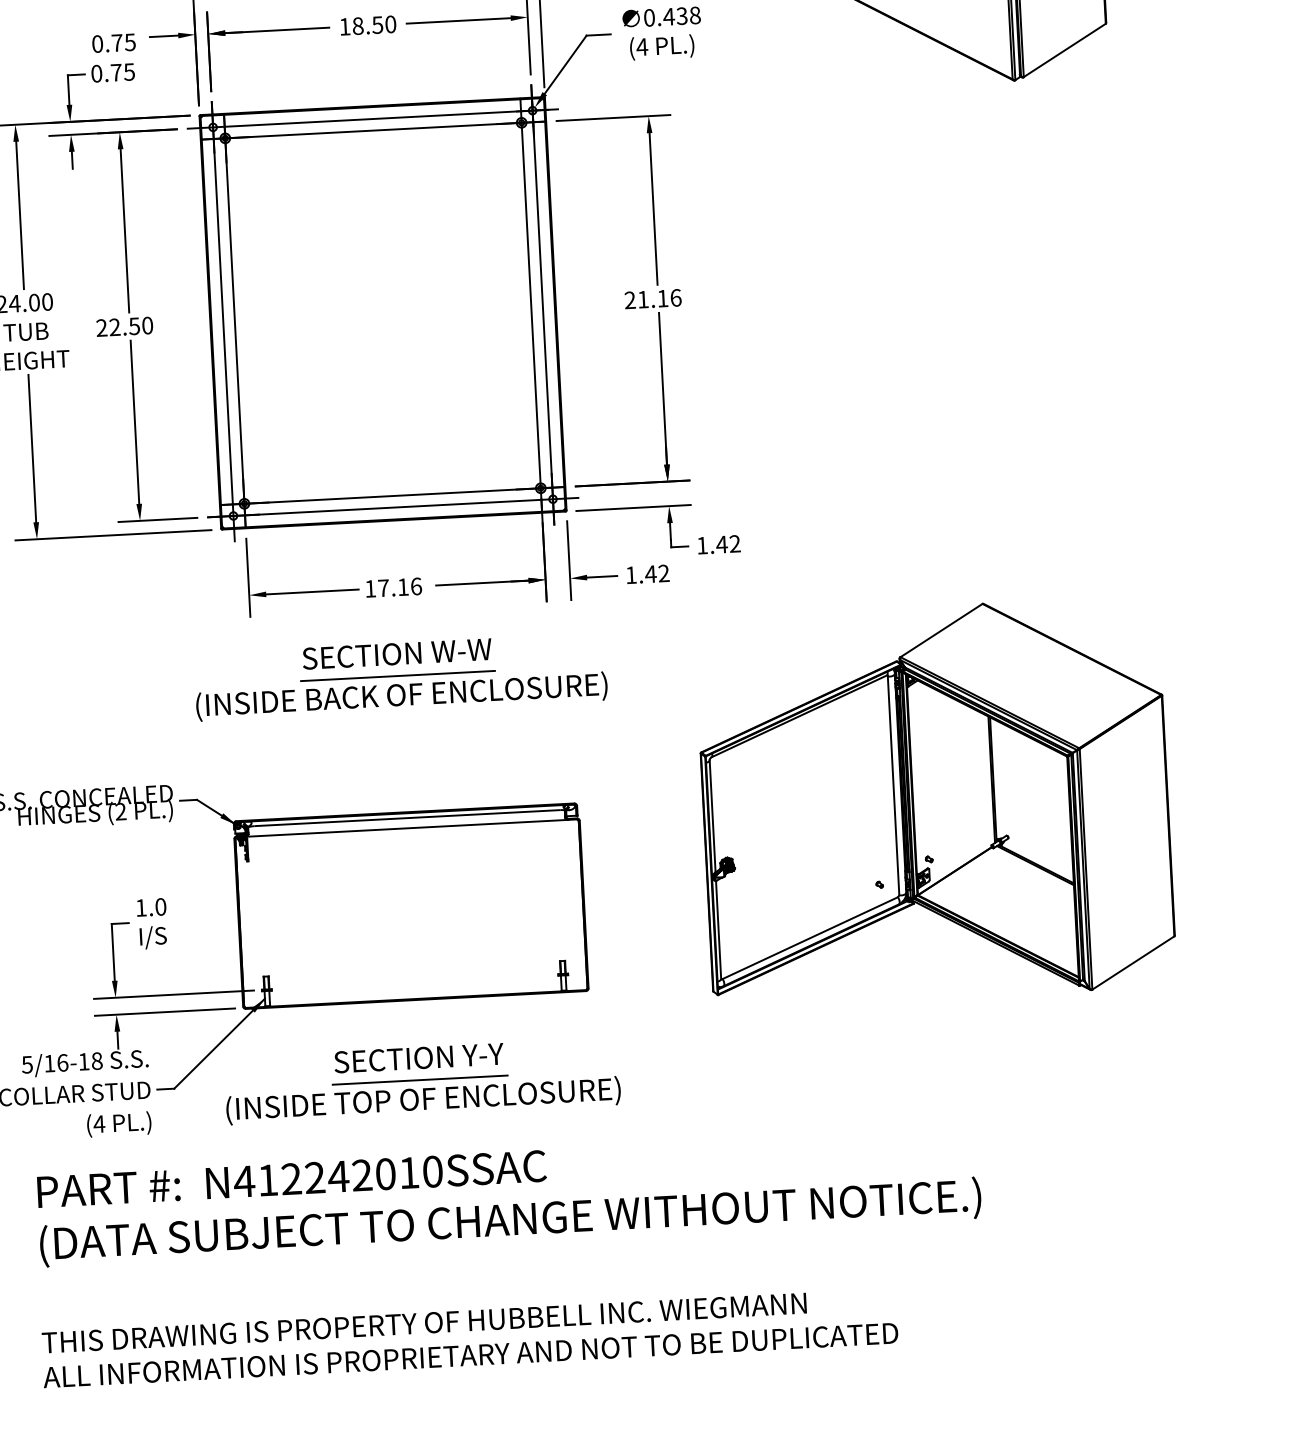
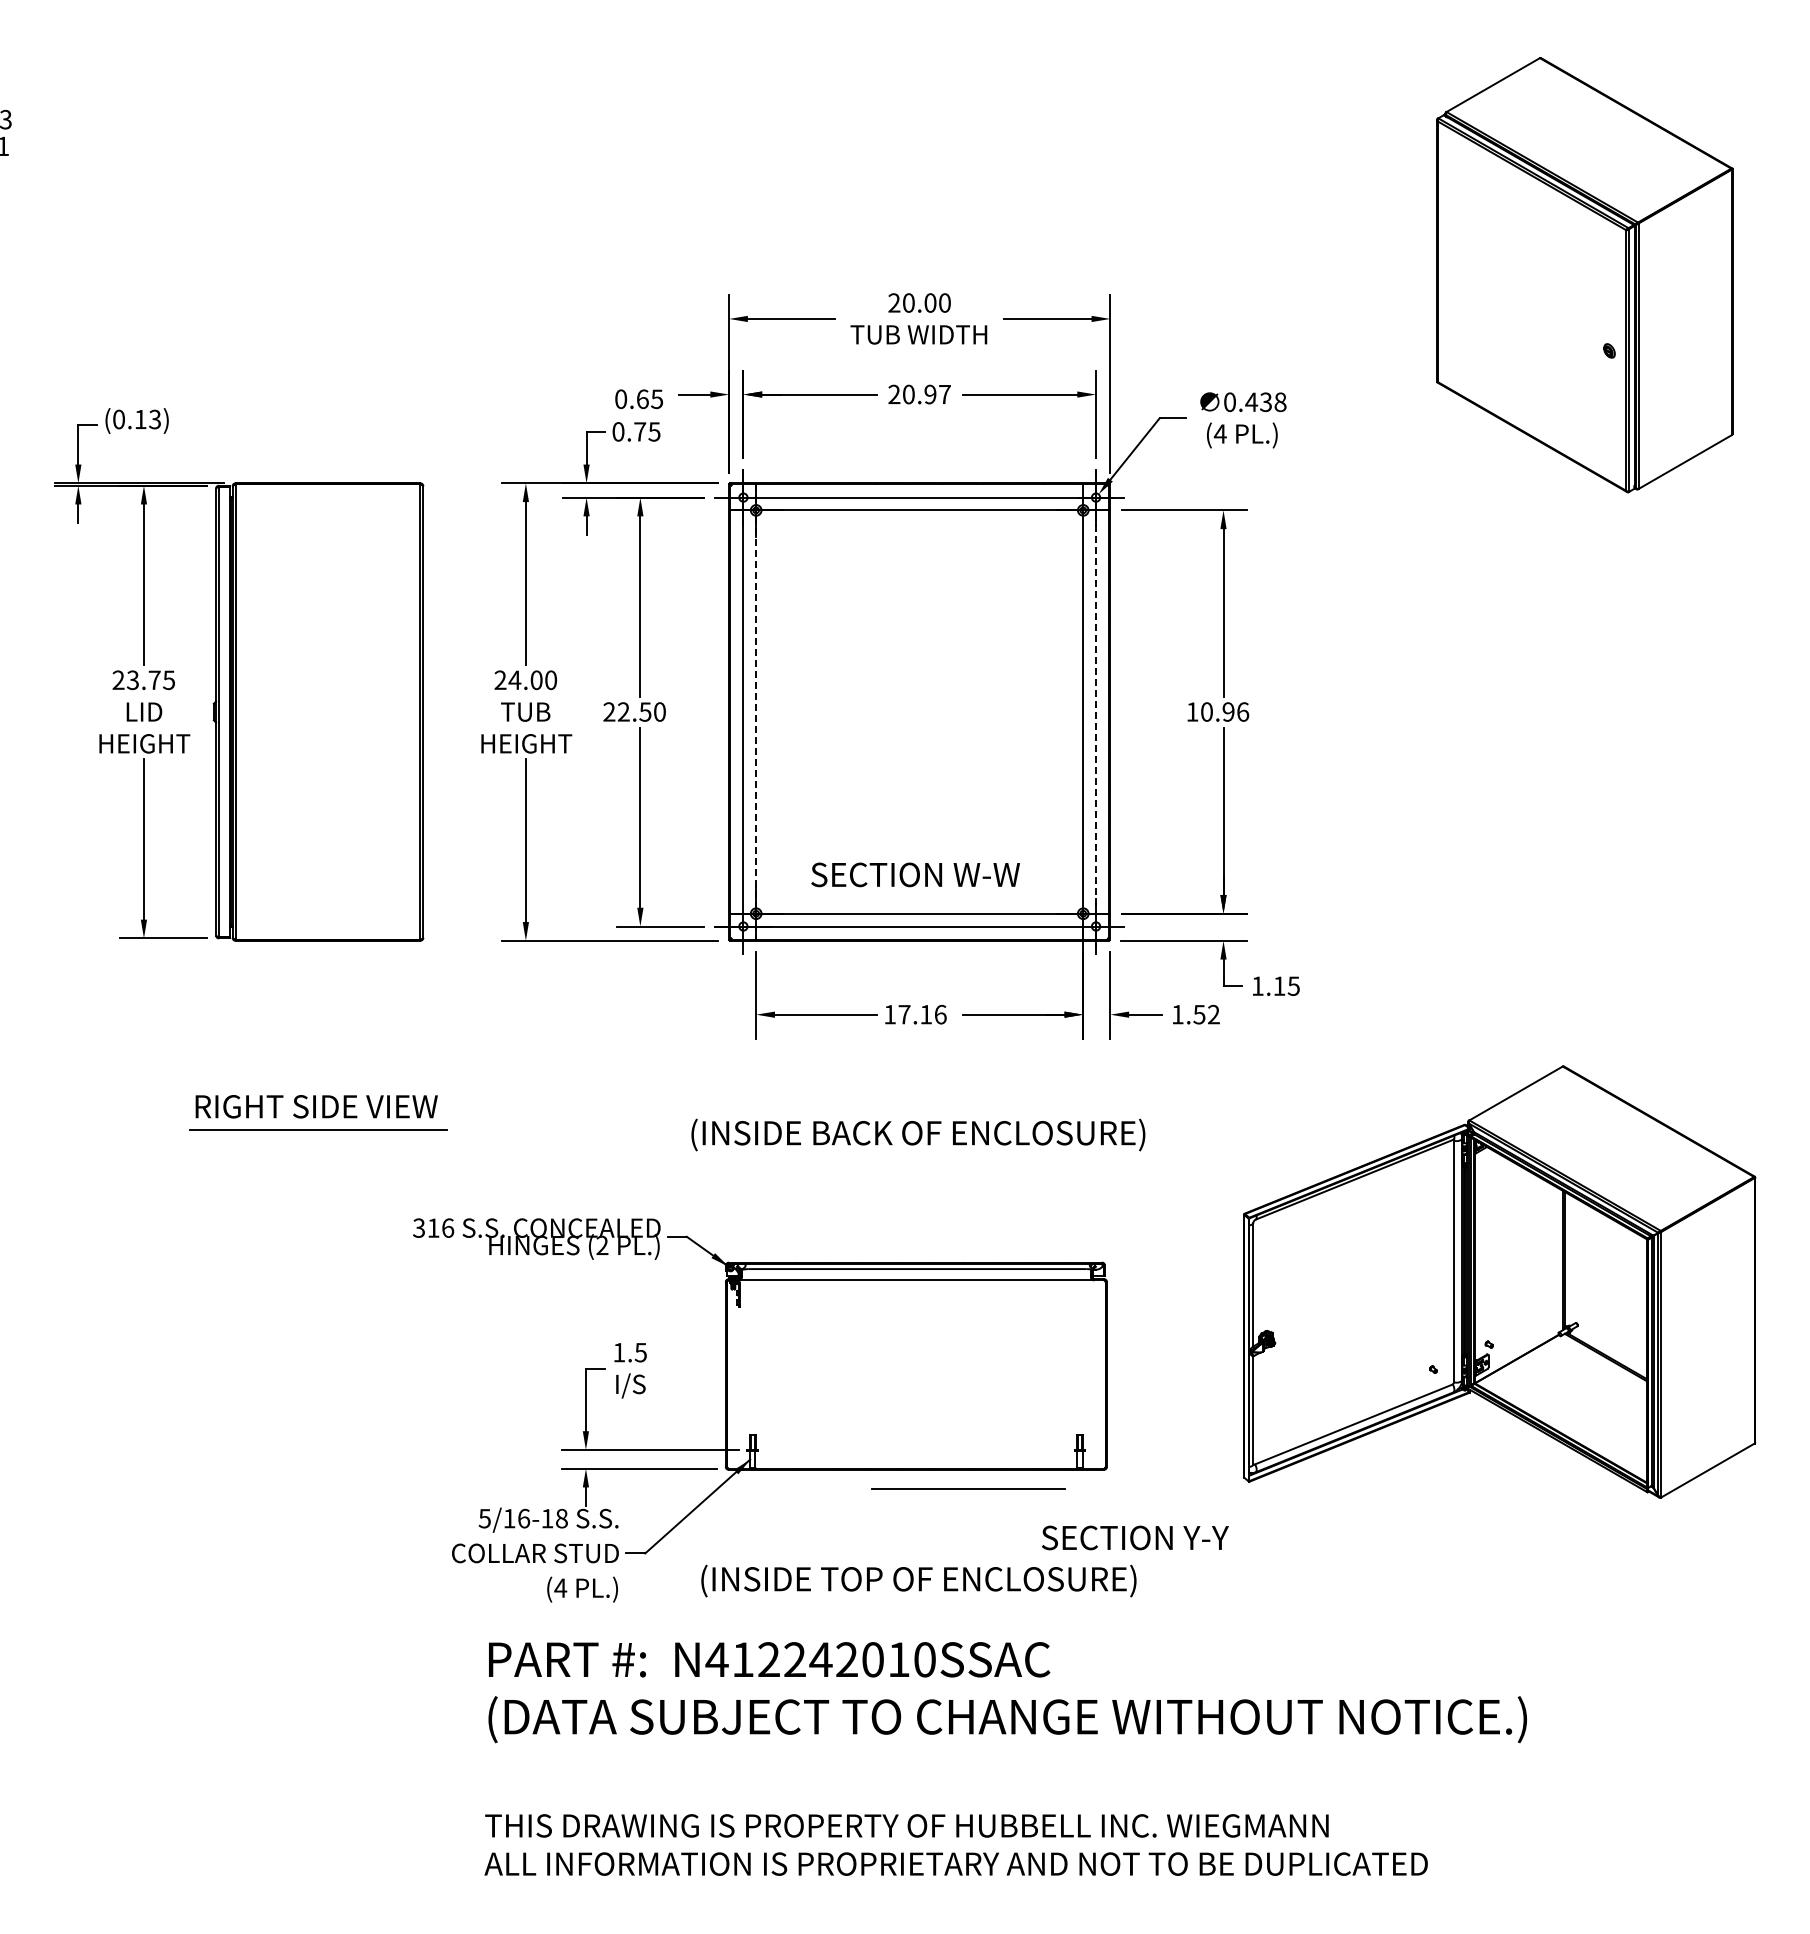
text: (367, 25) -> (919, 394), 18.50 -> 20.97
text: (117, 43) -> (642, 399), 0.75 -> 0.65
text: (646, 299) -> (1210, 711), 21.16 -> 10.96
line: (543, 305) -> (1096, 712), solid -> dashed
line: (235, 321) -> (756, 712), solid -> dashed
text: (727, 543) -> (1285, 985), 1.42 -> 1.15
text: (649, 574) -> (1198, 1014), 1.42 -> 1.52
text: (397, 653) -> (915, 874), moved
line: (397, 675) -> (914, 1111), removed
text: (160, 906) -> (640, 1352), 1.0 -> 1.5
text: (419, 1057) -> (1135, 1537), moved
line: (420, 1079) -> (968, 1488), moved

